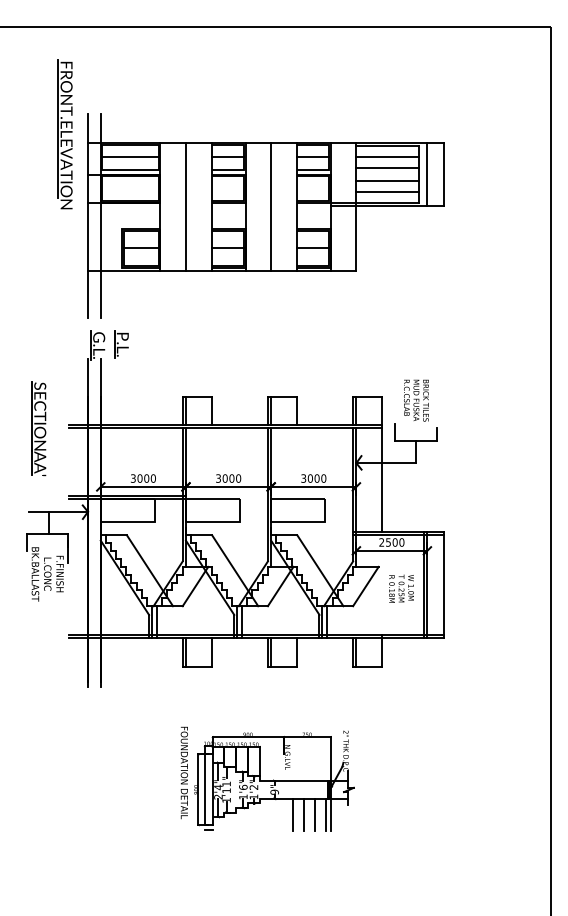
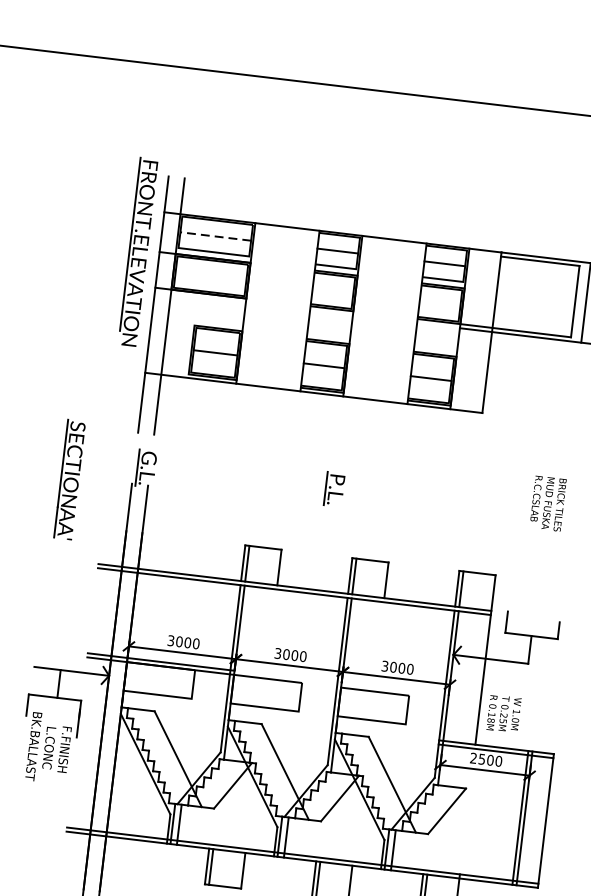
part: (64, 134) -> (137, 251), moved
line: (130, 157) -> (215, 237), solid -> dashed
line: (387, 157) -> (538, 275), removed
line: (387, 168) -> (536, 289), removed
line: (387, 181) -> (534, 305), removed
line: (387, 192) -> (533, 319), removed
line: (185, 206) -> (277, 306), removed
line: (271, 206) -> (385, 319), removed
part: (121, 344) -> (334, 489), moved
text: (416, 400) -> (548, 503), moved
part: (38, 428) -> (69, 479), moved
text: (401, 588) -> (504, 713), moved

